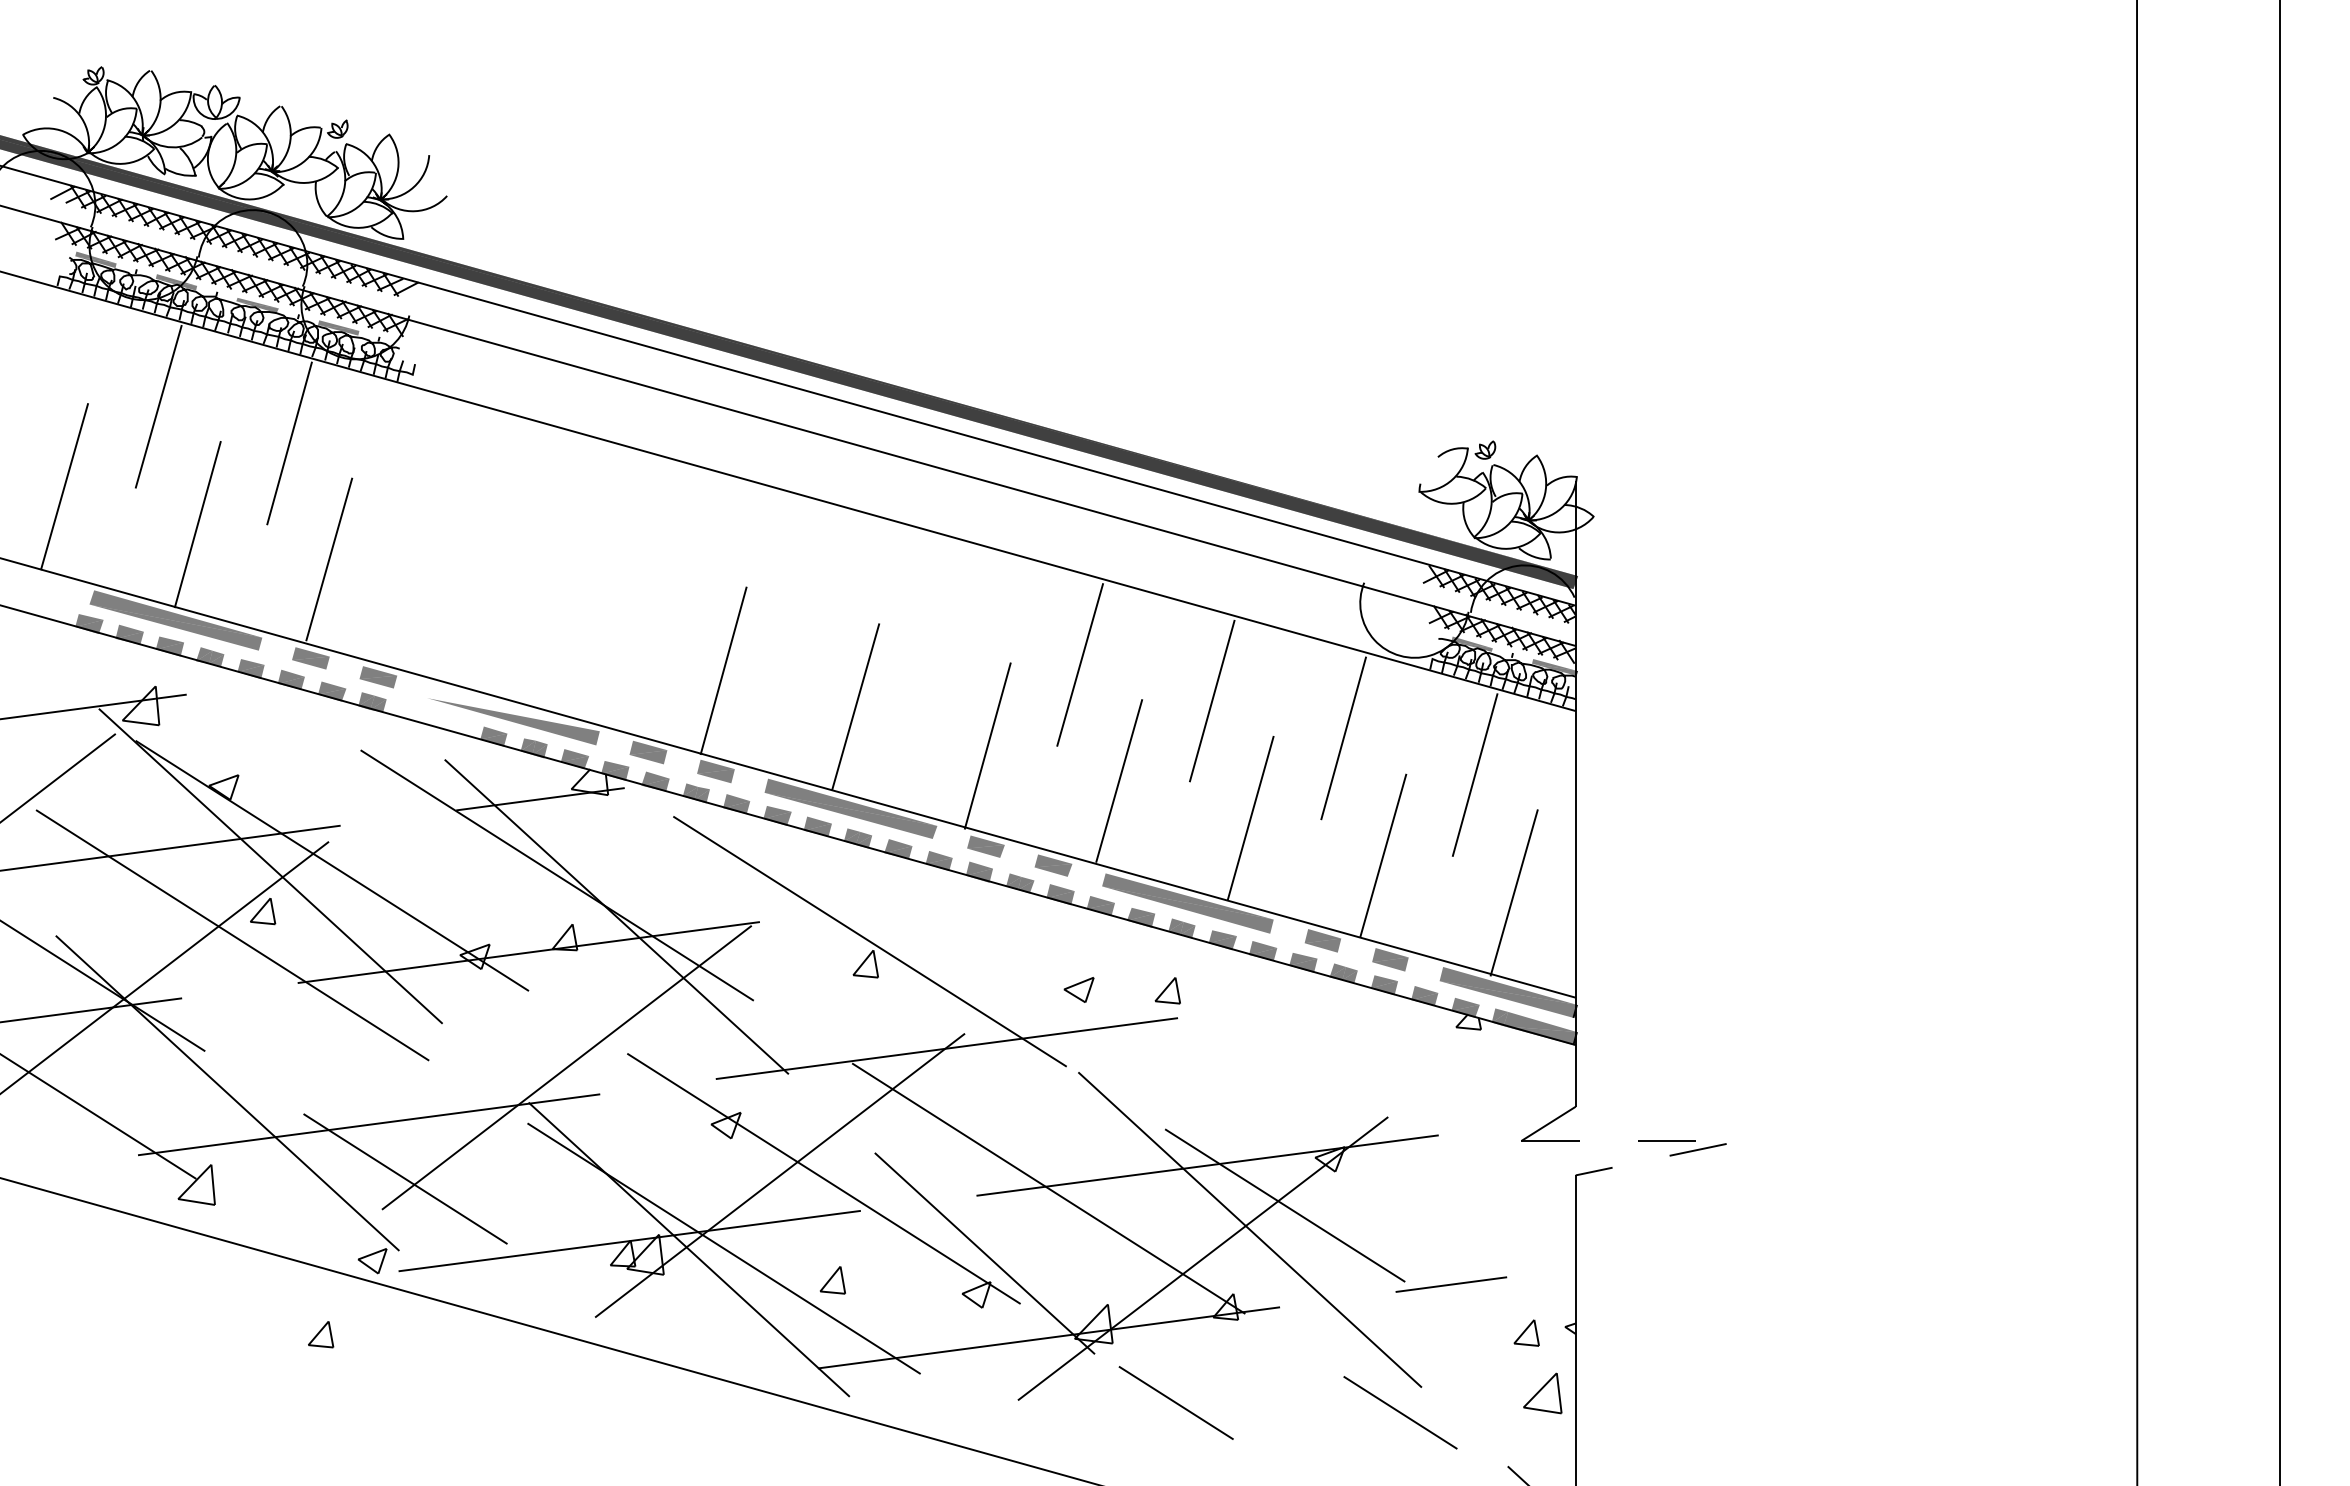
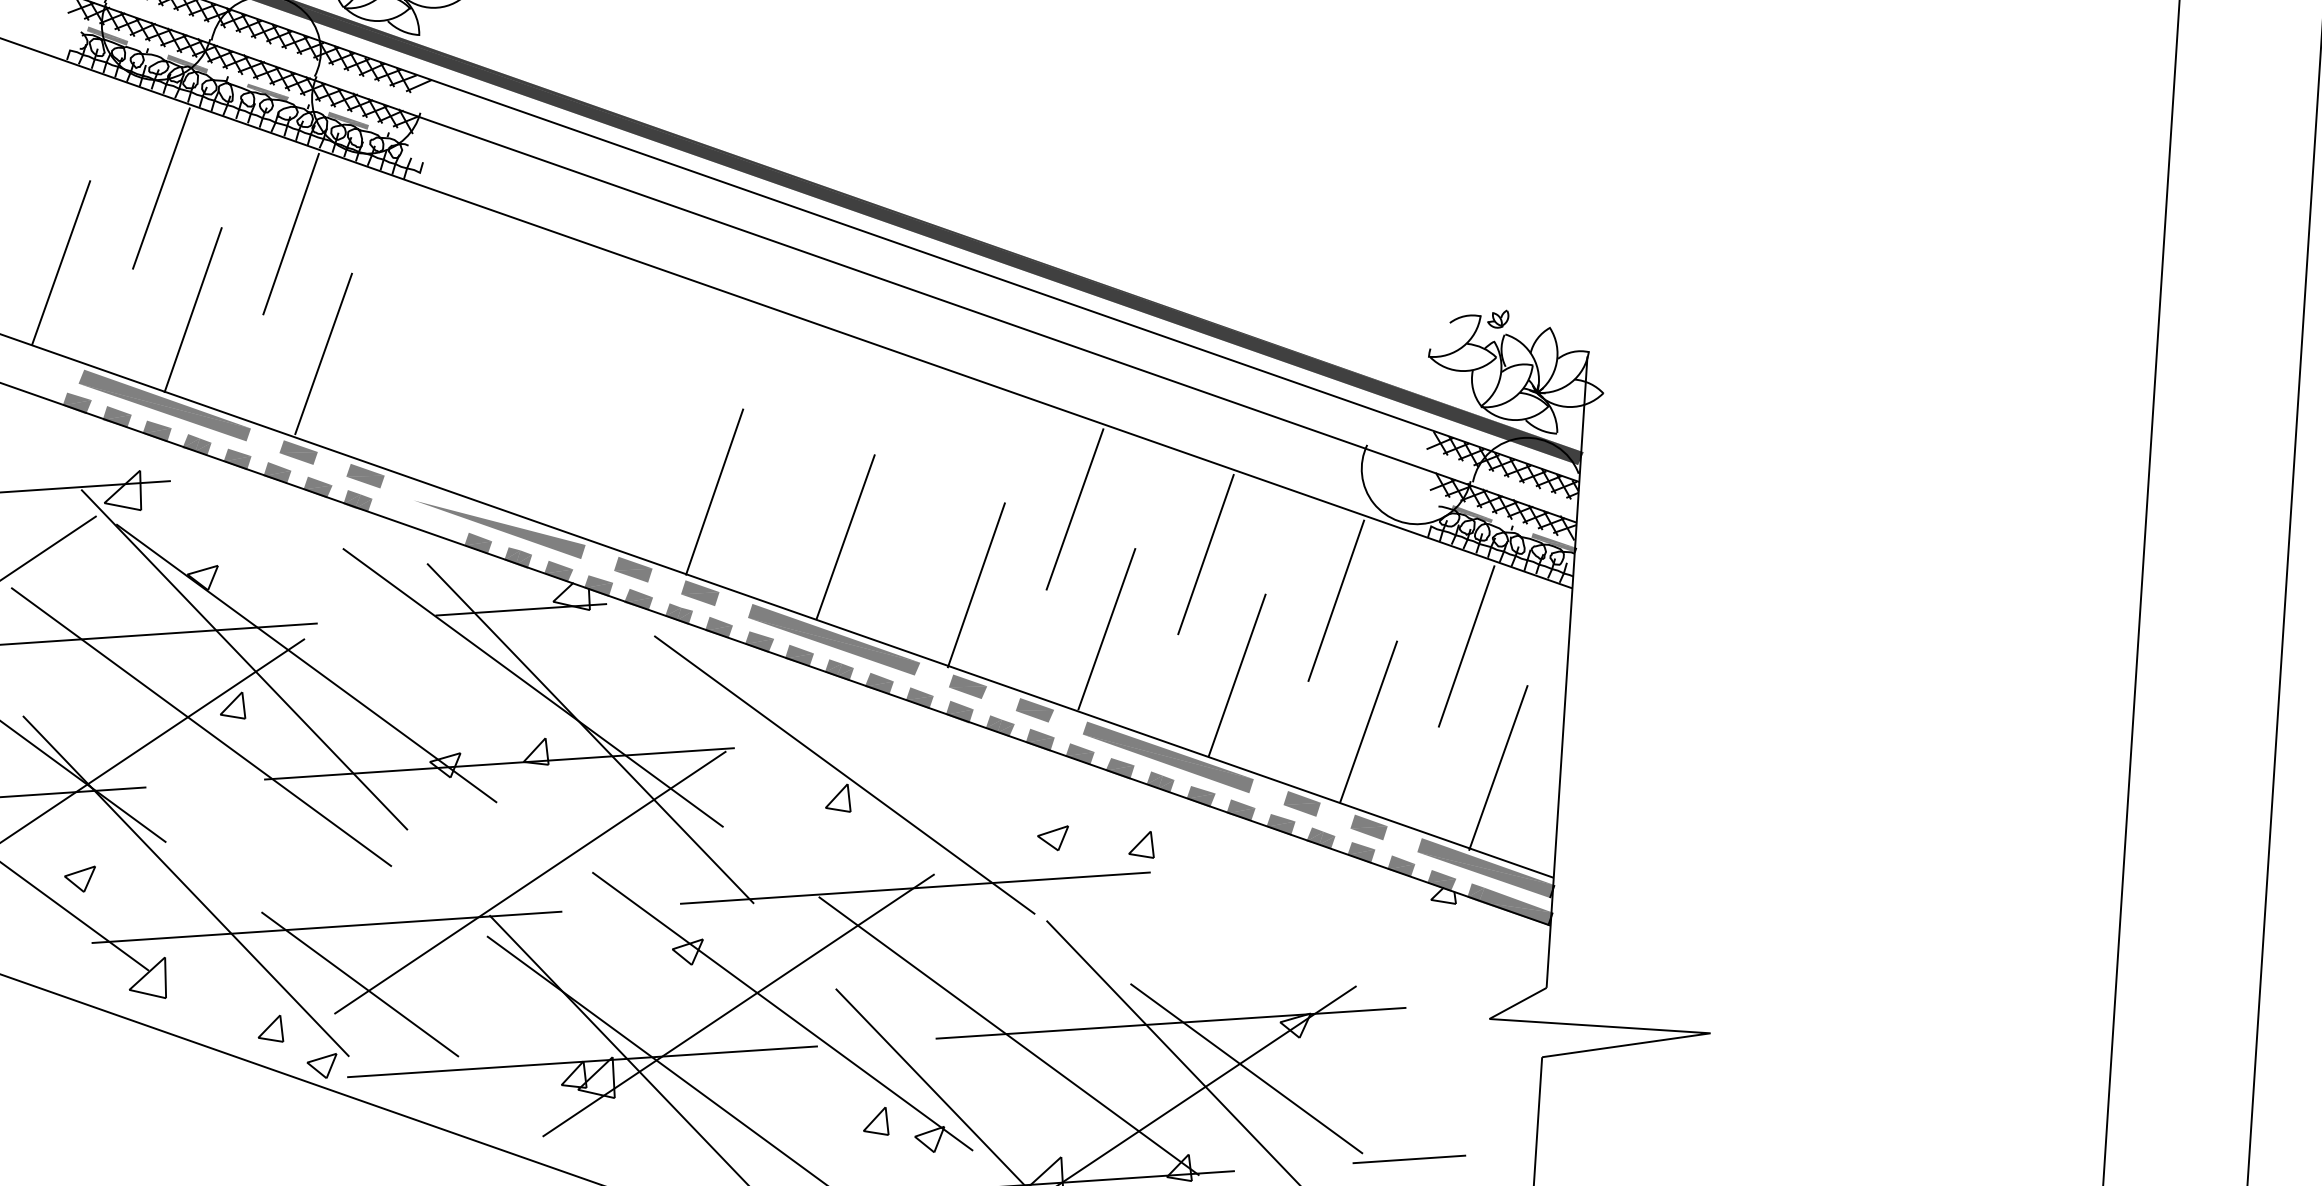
part: (121, 1091) -> (79, 877), added
line: (1715, 1141) -> (1685, 1032), dashed -> solid
part: (832, 1280) -> (876, 1120), moved
part: (321, 1334) -> (272, 1027), moved

